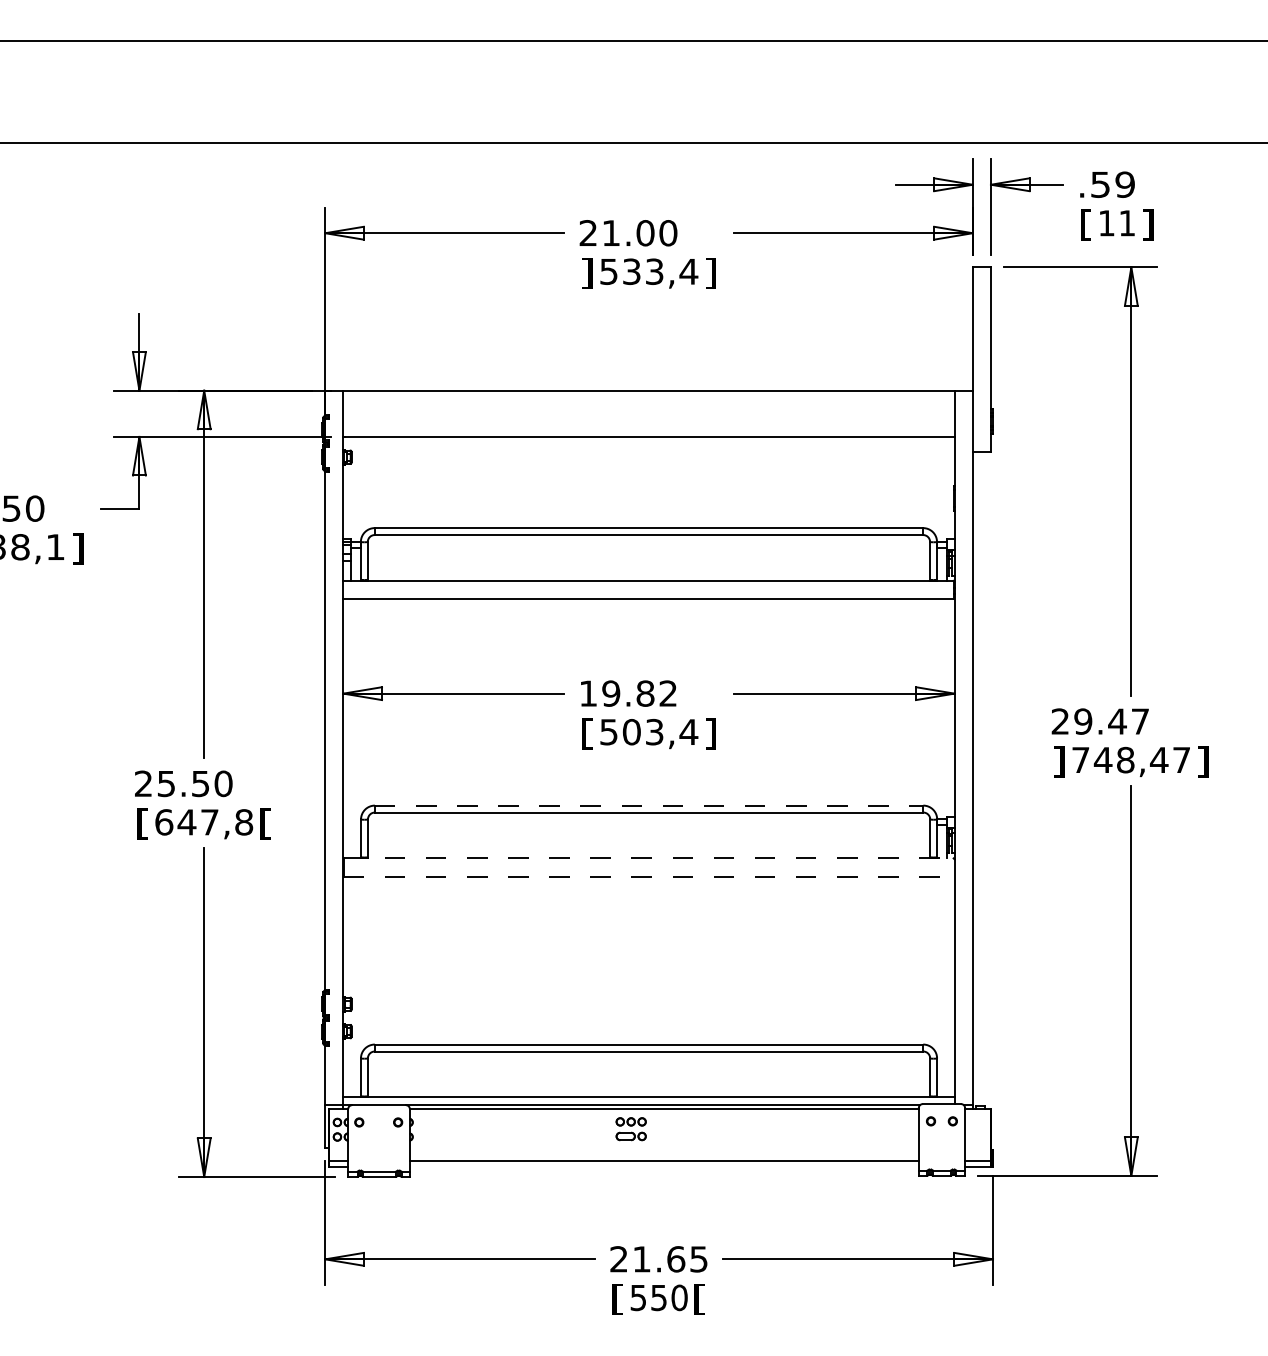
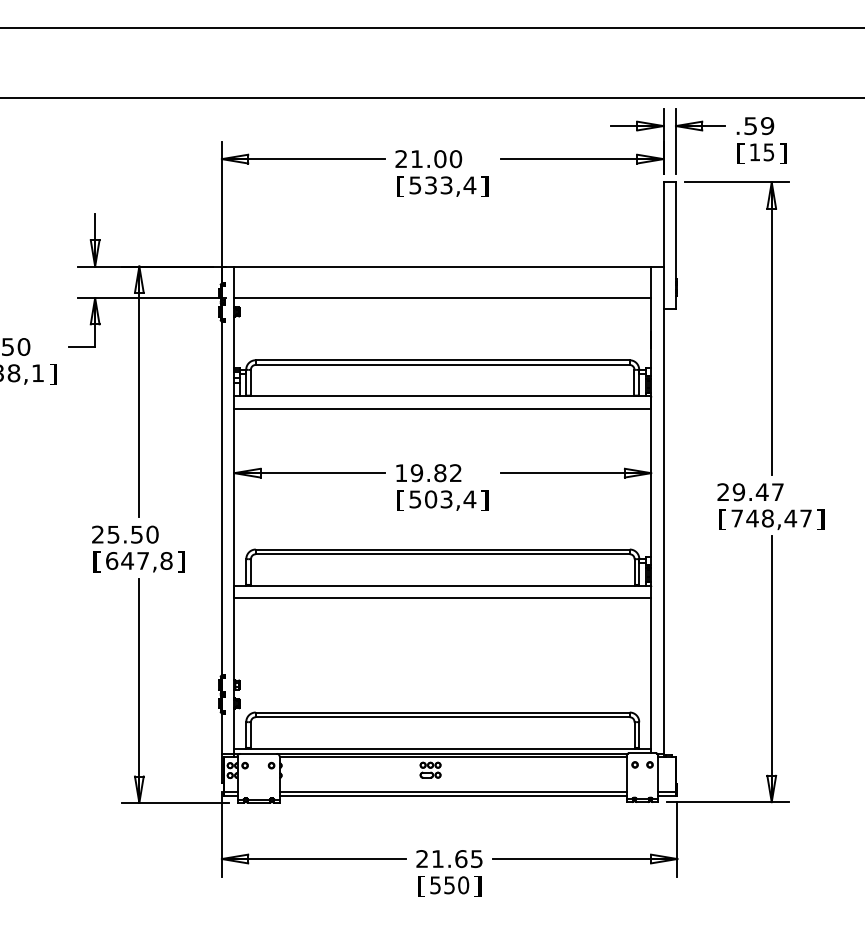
text: (1126, 223) -> (768, 152), 11 -> 15
text: (587, 273) -> (400, 186), ] -> [
text: (1059, 761) -> (722, 519), ] -> [
line: (650, 805) -> (443, 549), dashed -> solid
text: (266, 823) -> (181, 561), [ -> ]
line: (650, 858) -> (443, 585), dashed -> solid
line: (650, 875) -> (443, 597), dashed -> solid
line: (663, 1166) -> (452, 795), added
text: (699, 1299) -> (477, 886), [ -> ]

